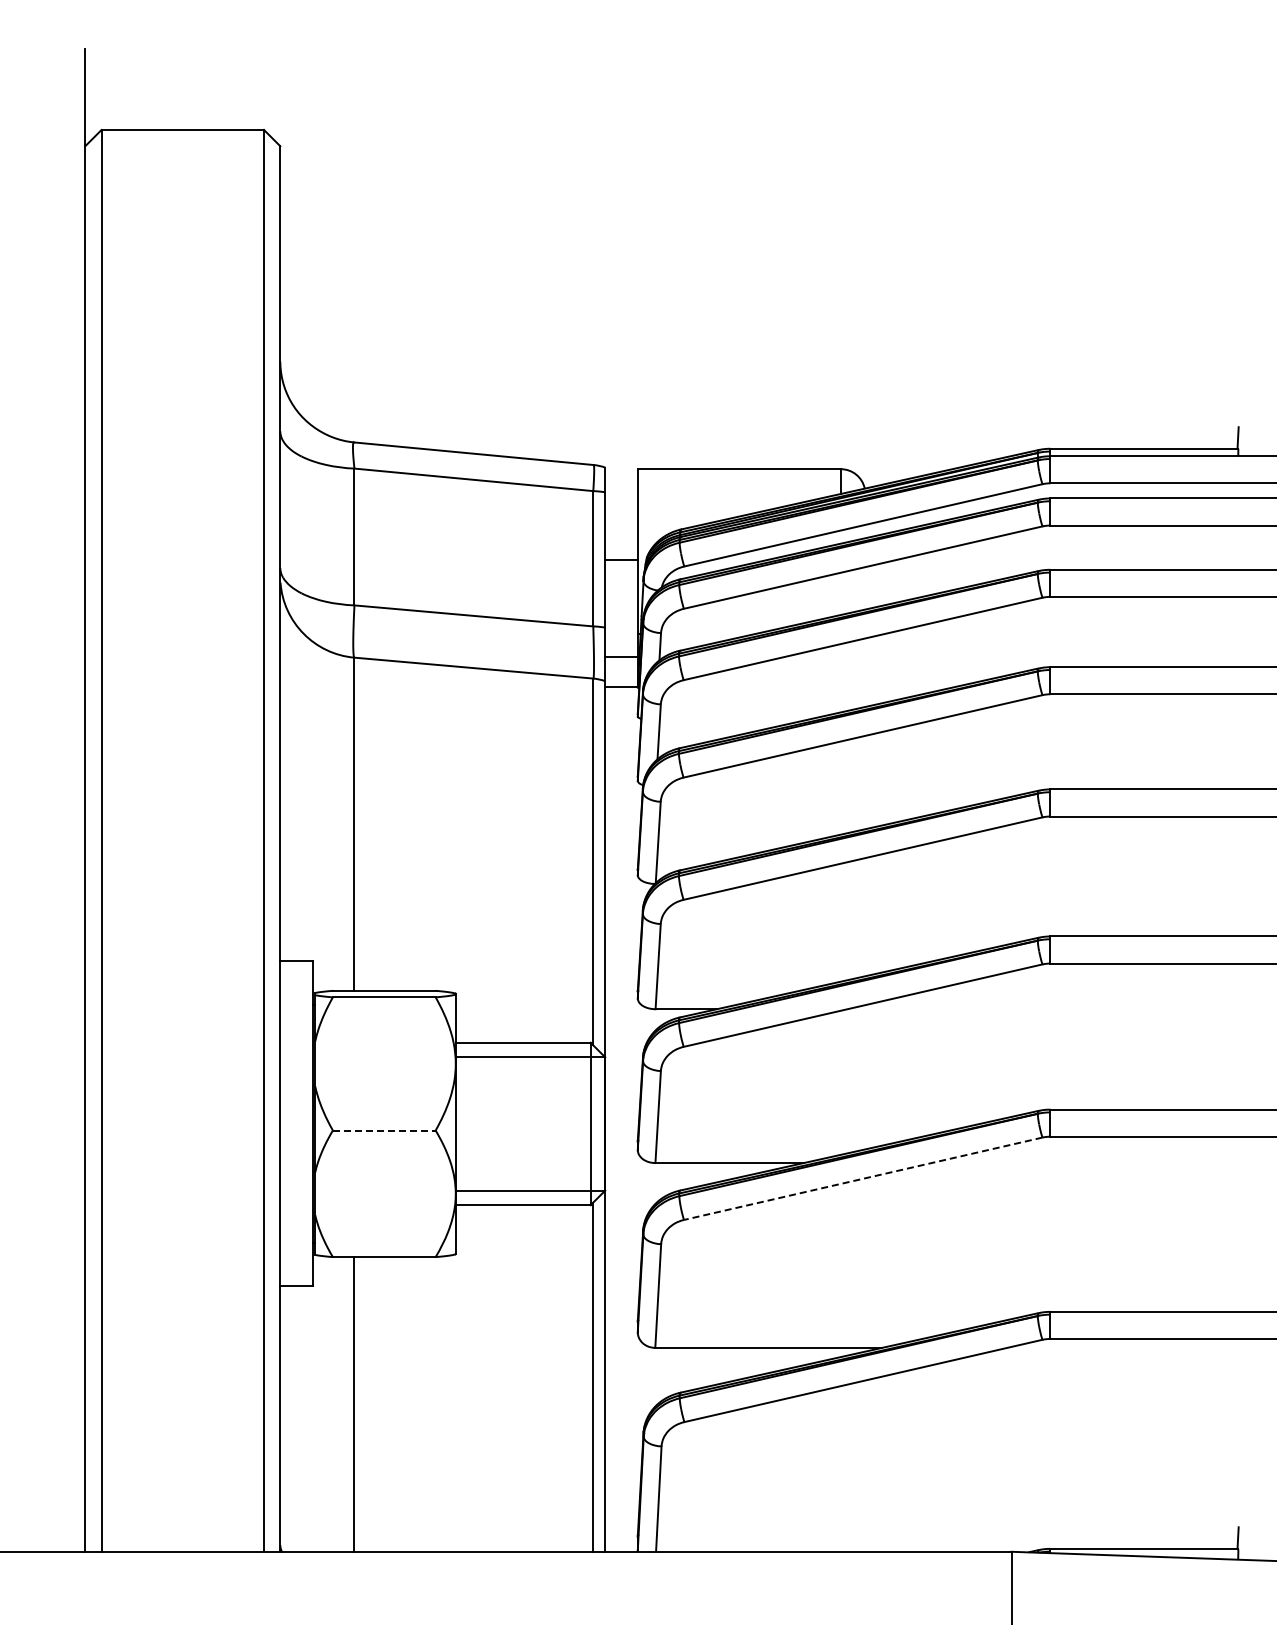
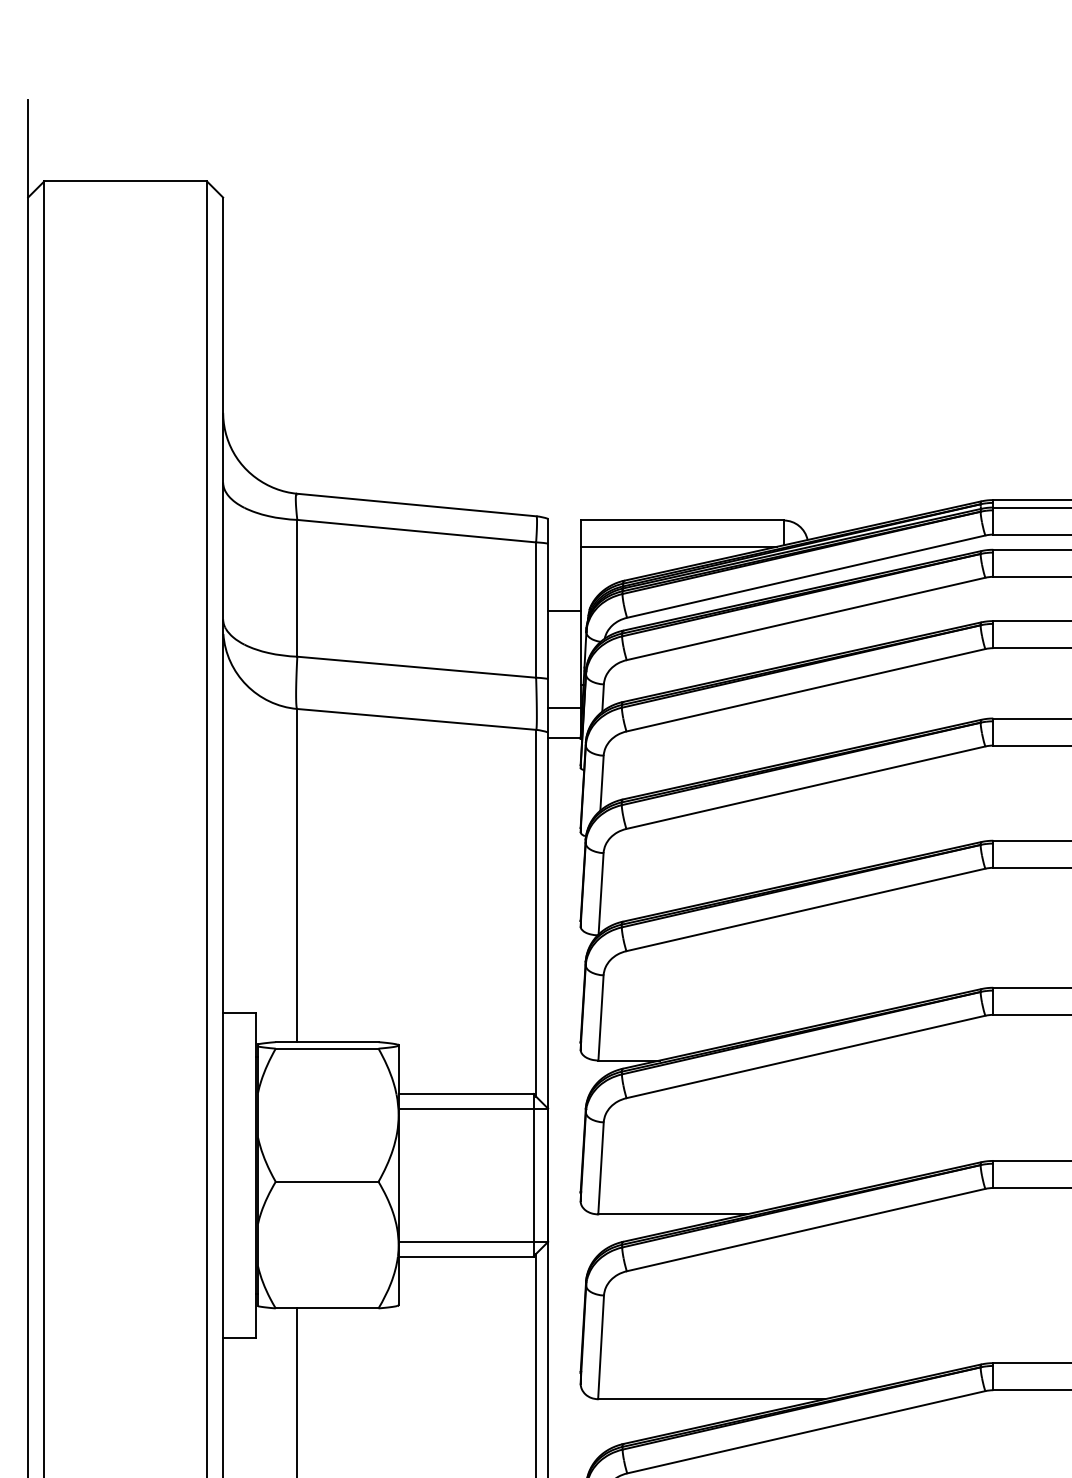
line: (735, 495) -> (678, 546), added
line: (384, 1130) -> (327, 1181), dashed -> solid
line: (863, 1178) -> (806, 1229), dashed -> solid

